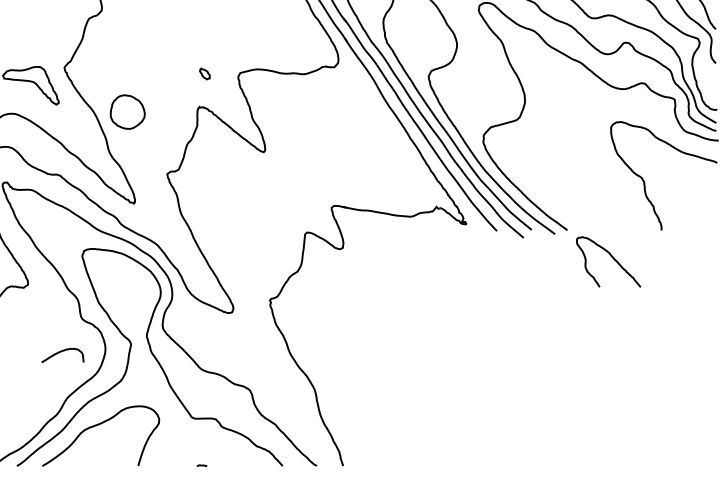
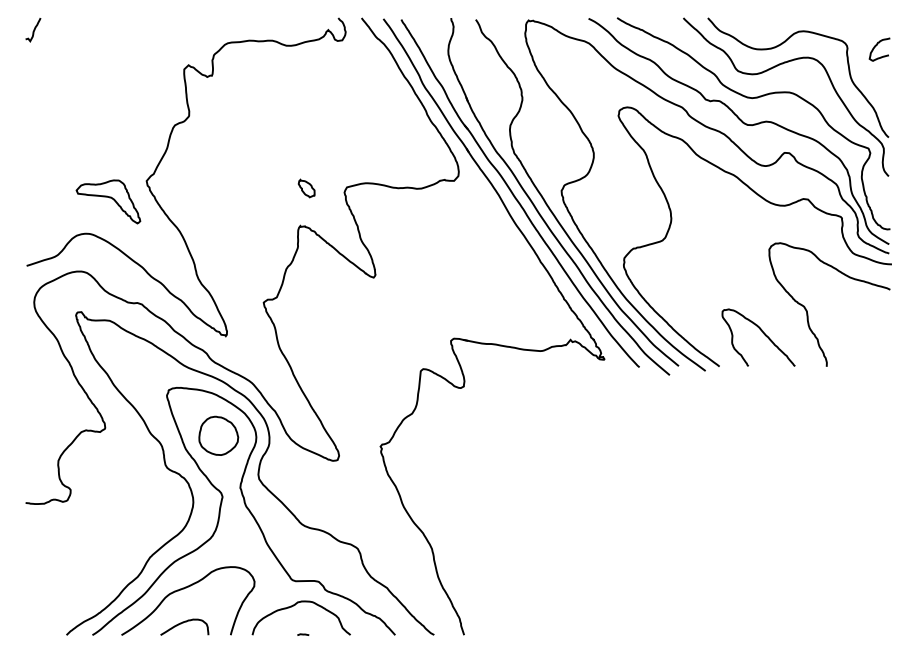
part: (204, 74) -> (306, 188), size x1.43
part: (127, 111) -> (218, 435), moved
curve: (612, 259) -> (763, 334), moved
curve: (61, 352) -> (183, 623), moved
curve: (195, 440) -> (295, 605), added

